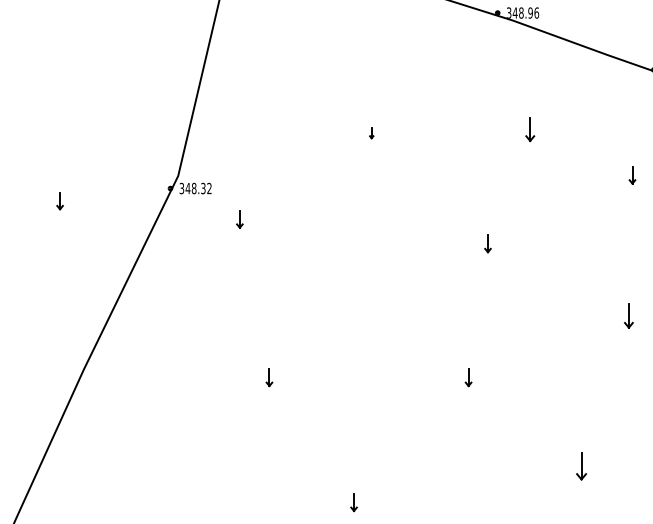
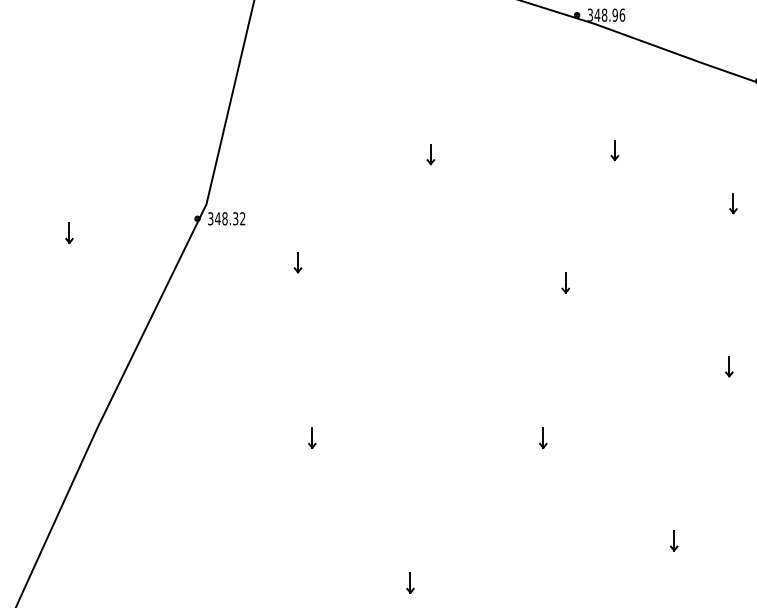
part: (529, 129) -> (614, 150), size x0.71
part: (371, 133) -> (430, 154), size x1.67
part: (239, 219) -> (297, 262), moved
part: (629, 315) -> (729, 366), size x0.71
part: (580, 465) -> (673, 540), size x0.62

